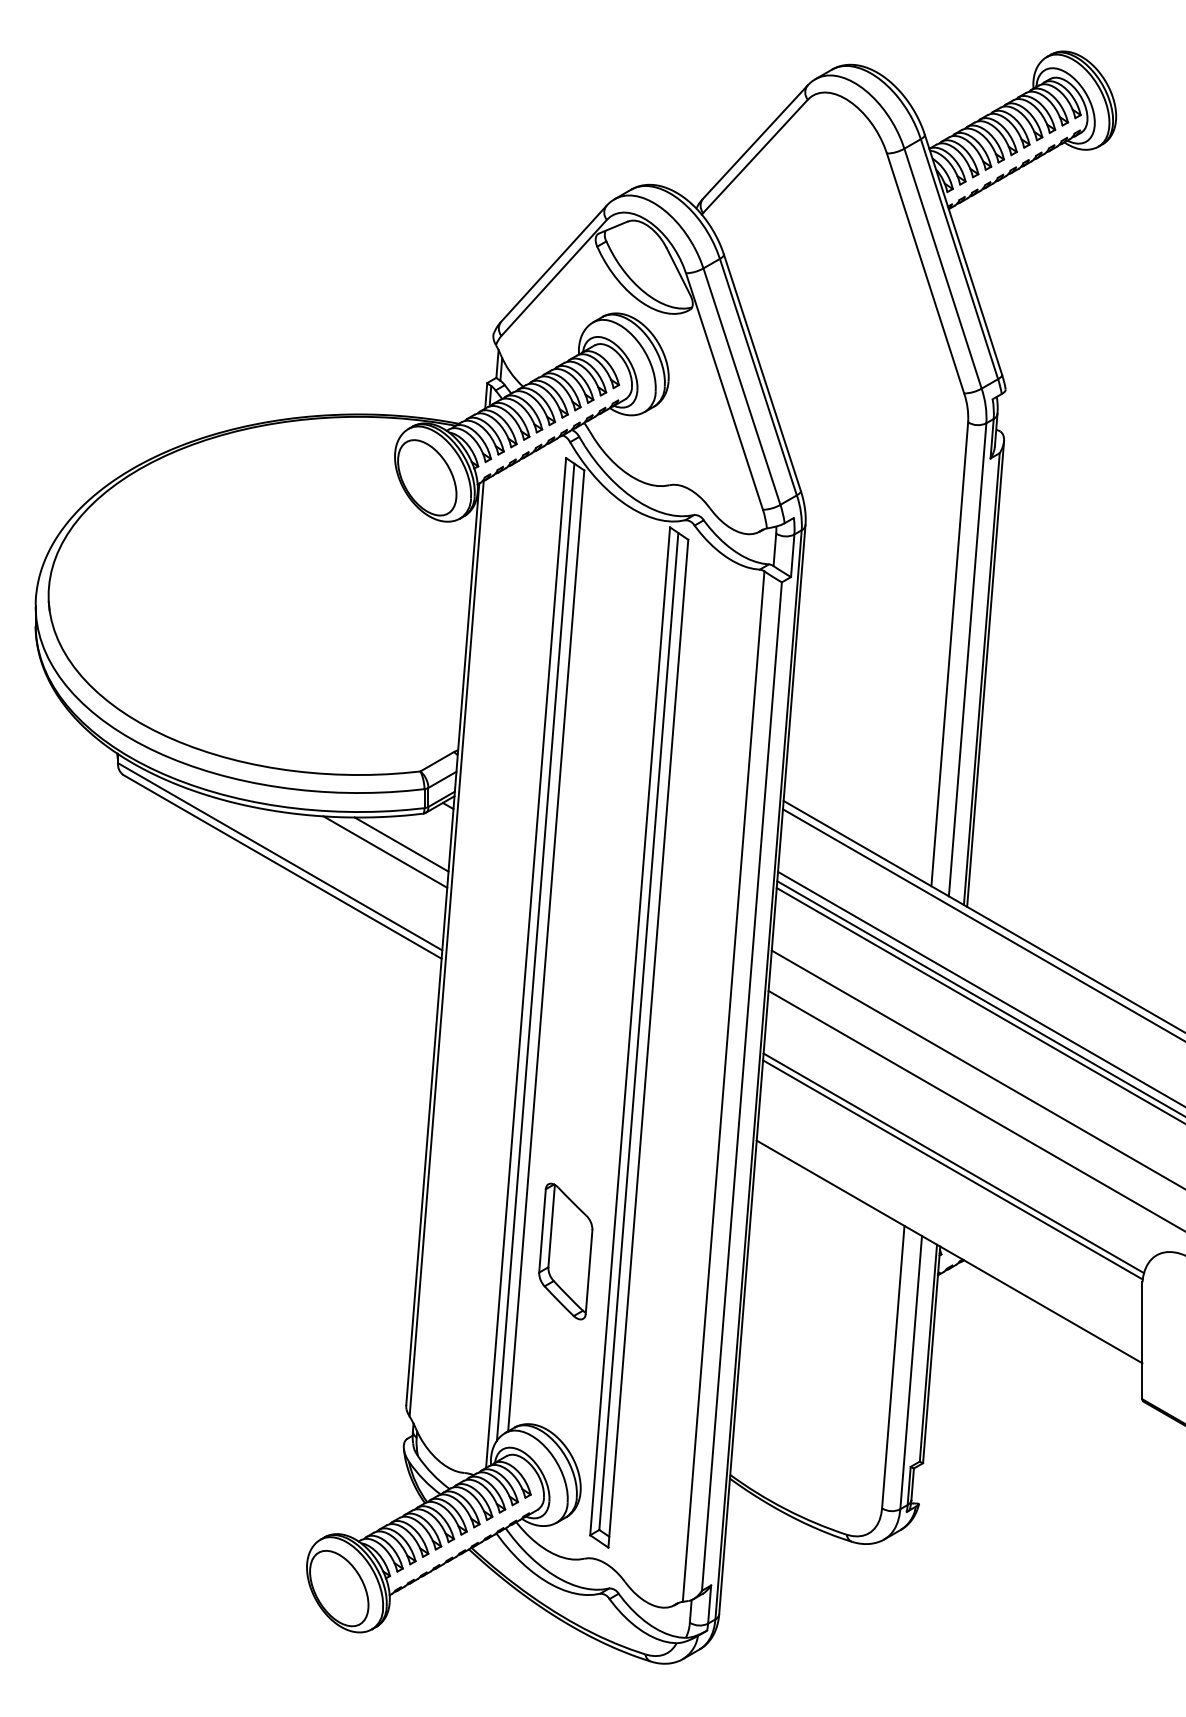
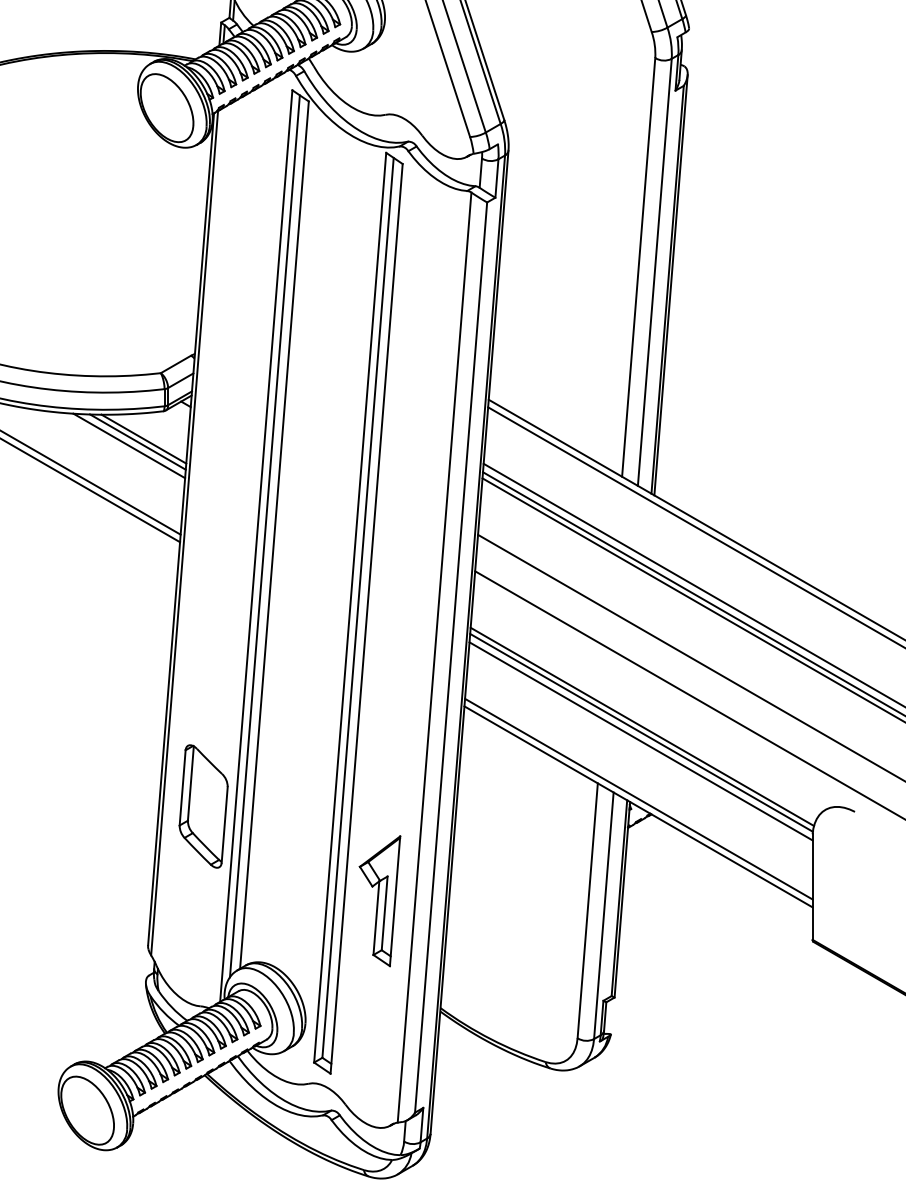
line: (394, 847) -> (137, 441), added
line: (952, 1179) -> (641, 741), added
line: (949, 1243) -> (638, 799), added
part: (565, 1251) -> (203, 806), moved
part: (662, 1356) -> (379, 901), added

